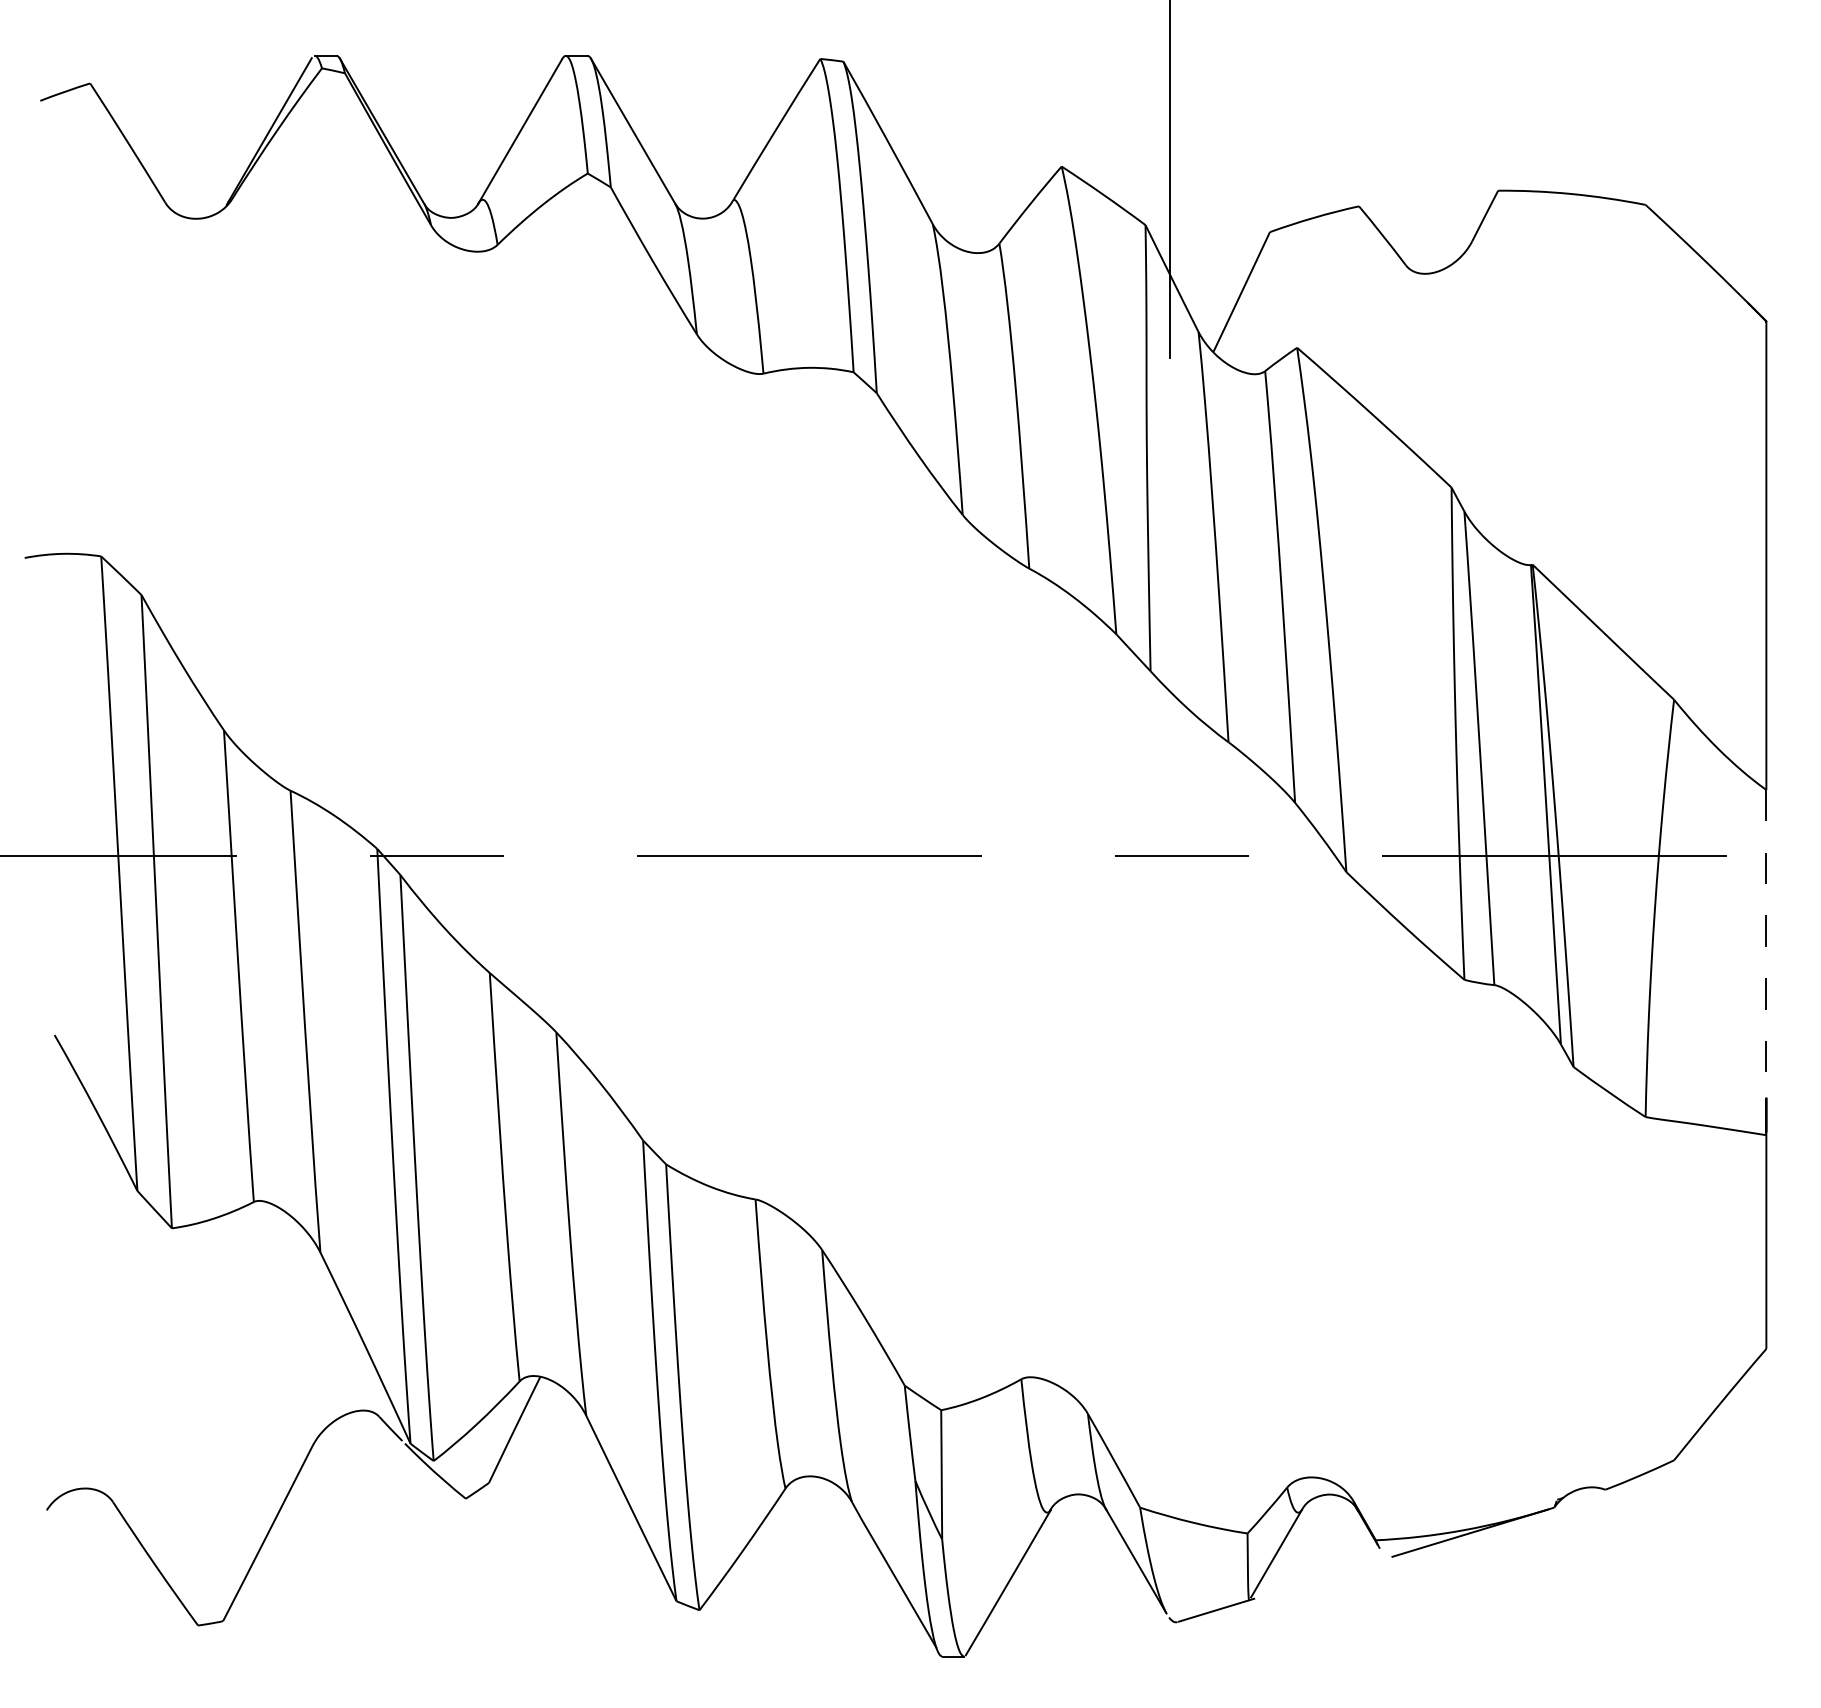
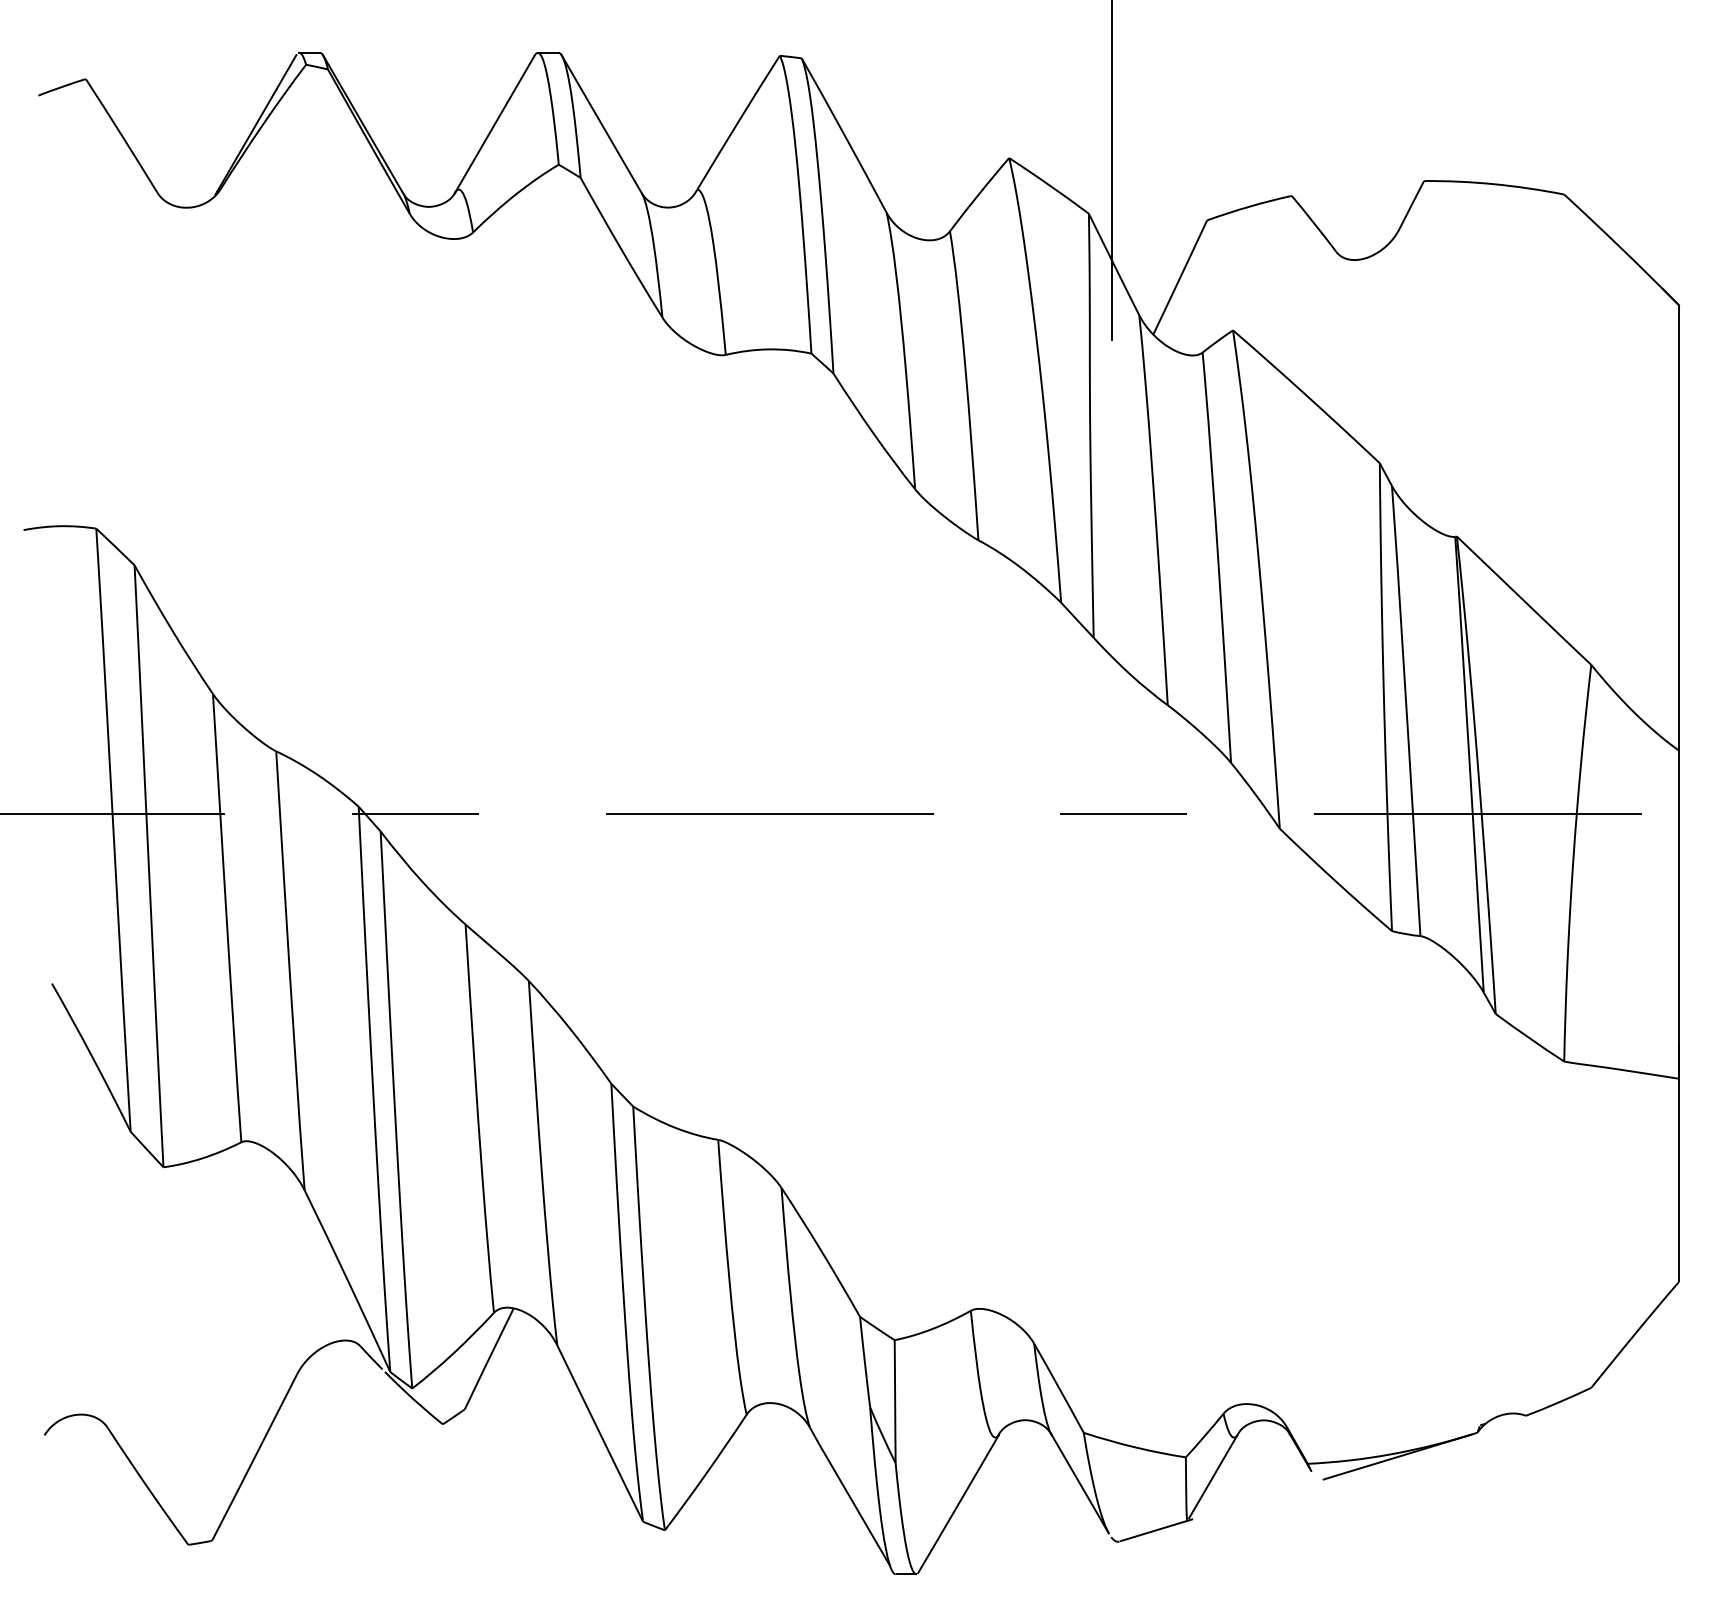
line: (1766, 962) -> (1679, 914), dashed -> solid

